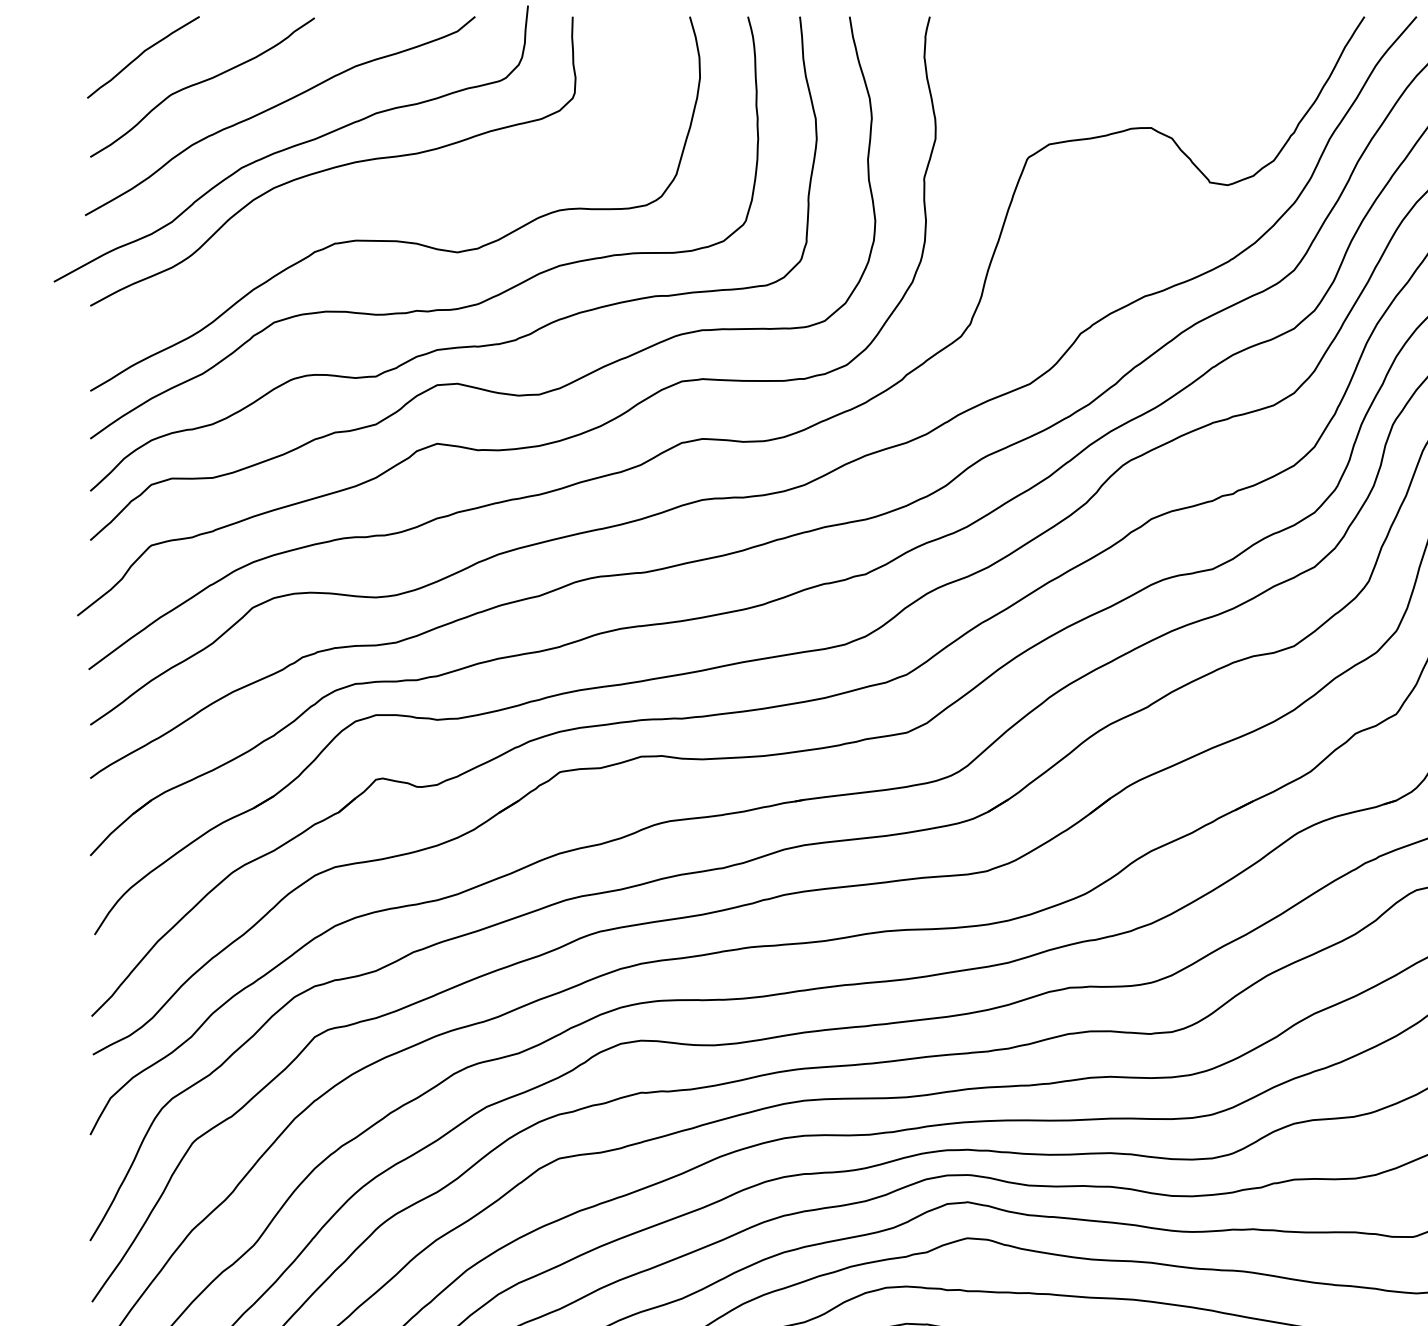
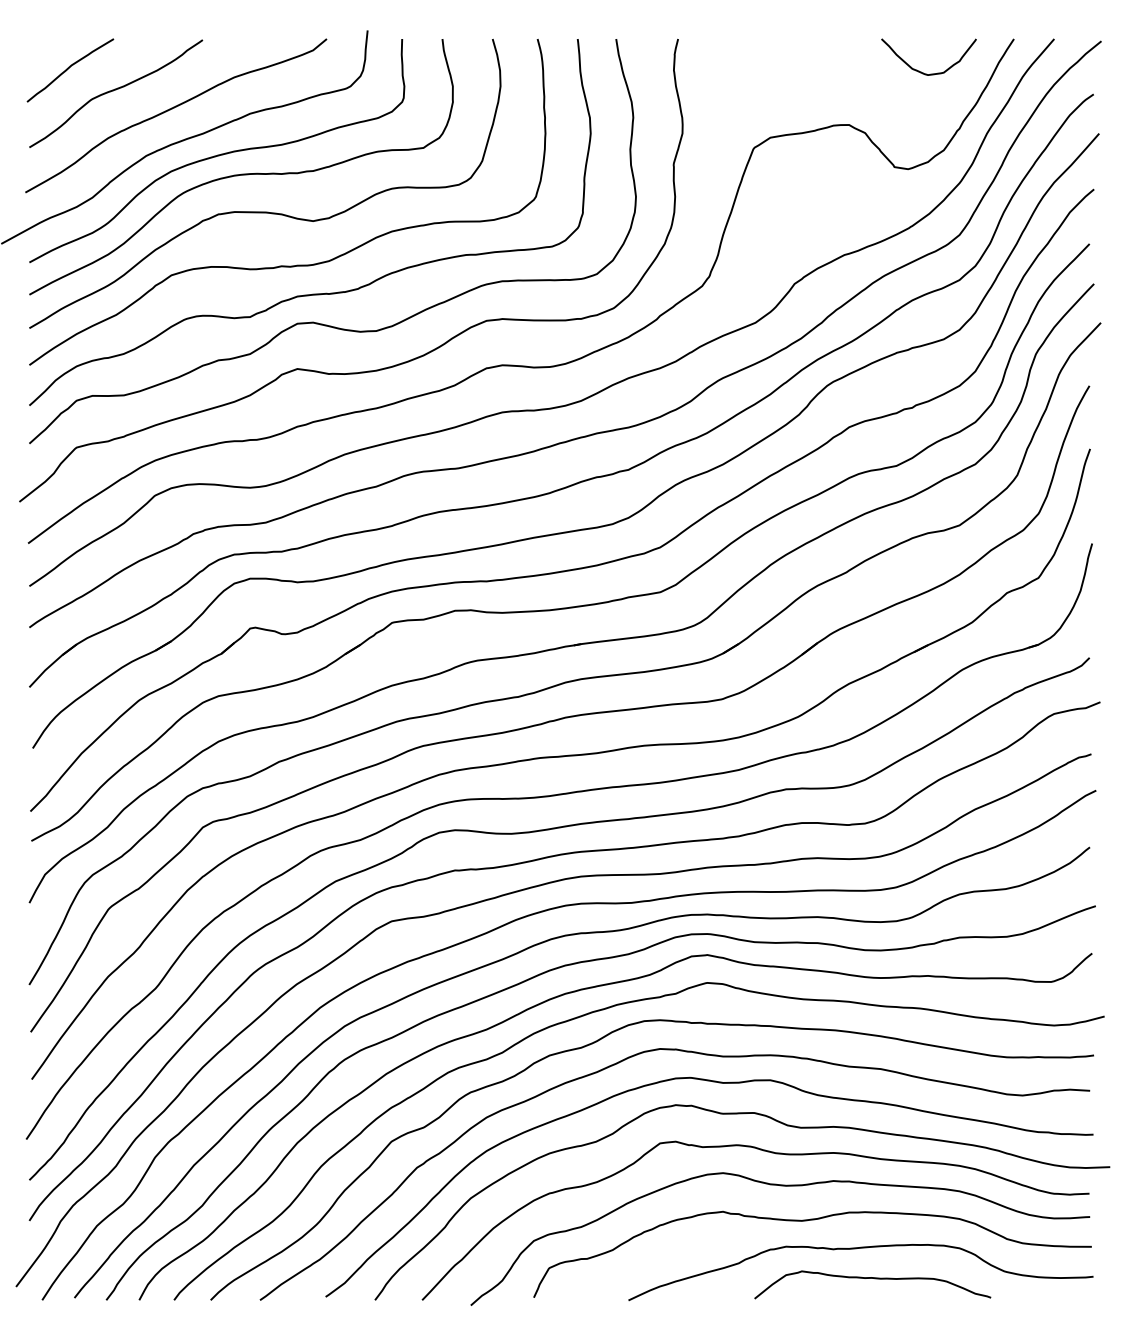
curve: (1244, 58) -> (921, 71), added
curve: (364, 190) -> (241, 173), added

